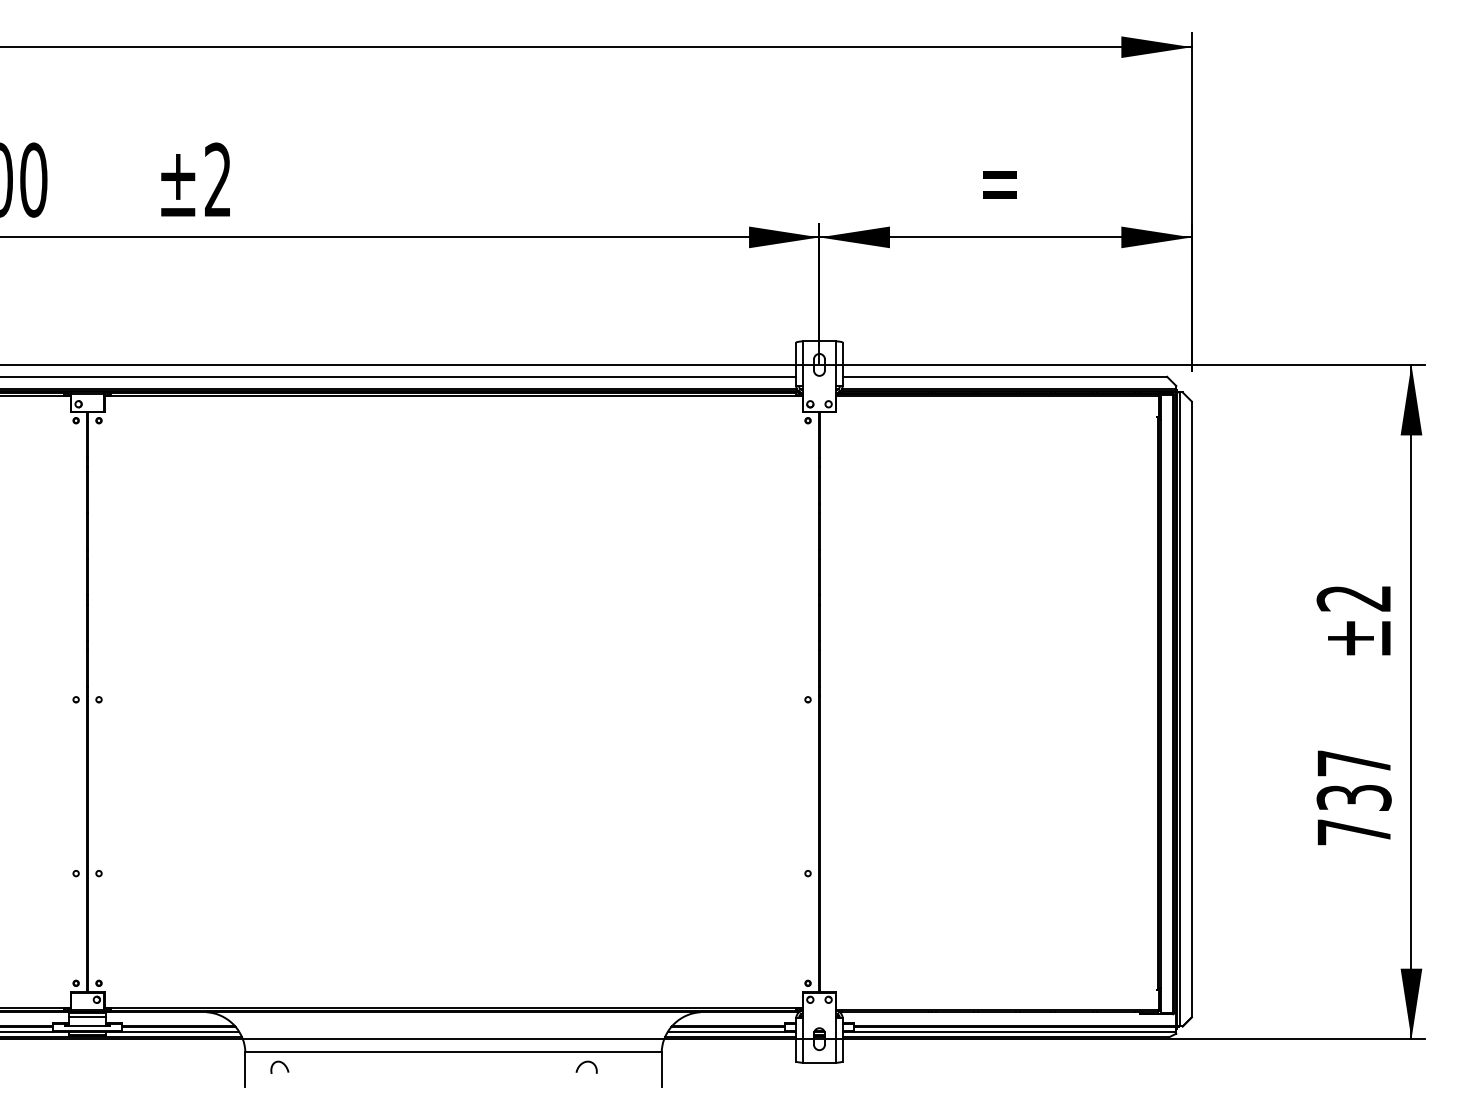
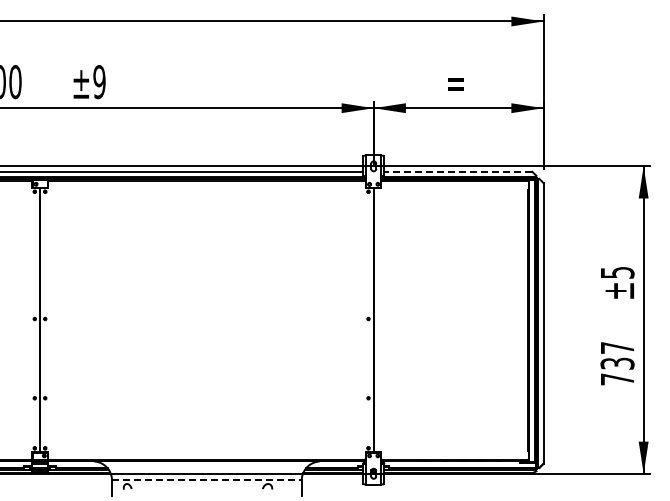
text: (218, 181) -> (99, 82), ±2 -> ±9
line: (1005, 376) -> (458, 171), solid -> dashed
text: (1354, 597) -> (617, 272), ±2 -> ±5
line: (452, 1051) -> (206, 479), solid -> dashed

